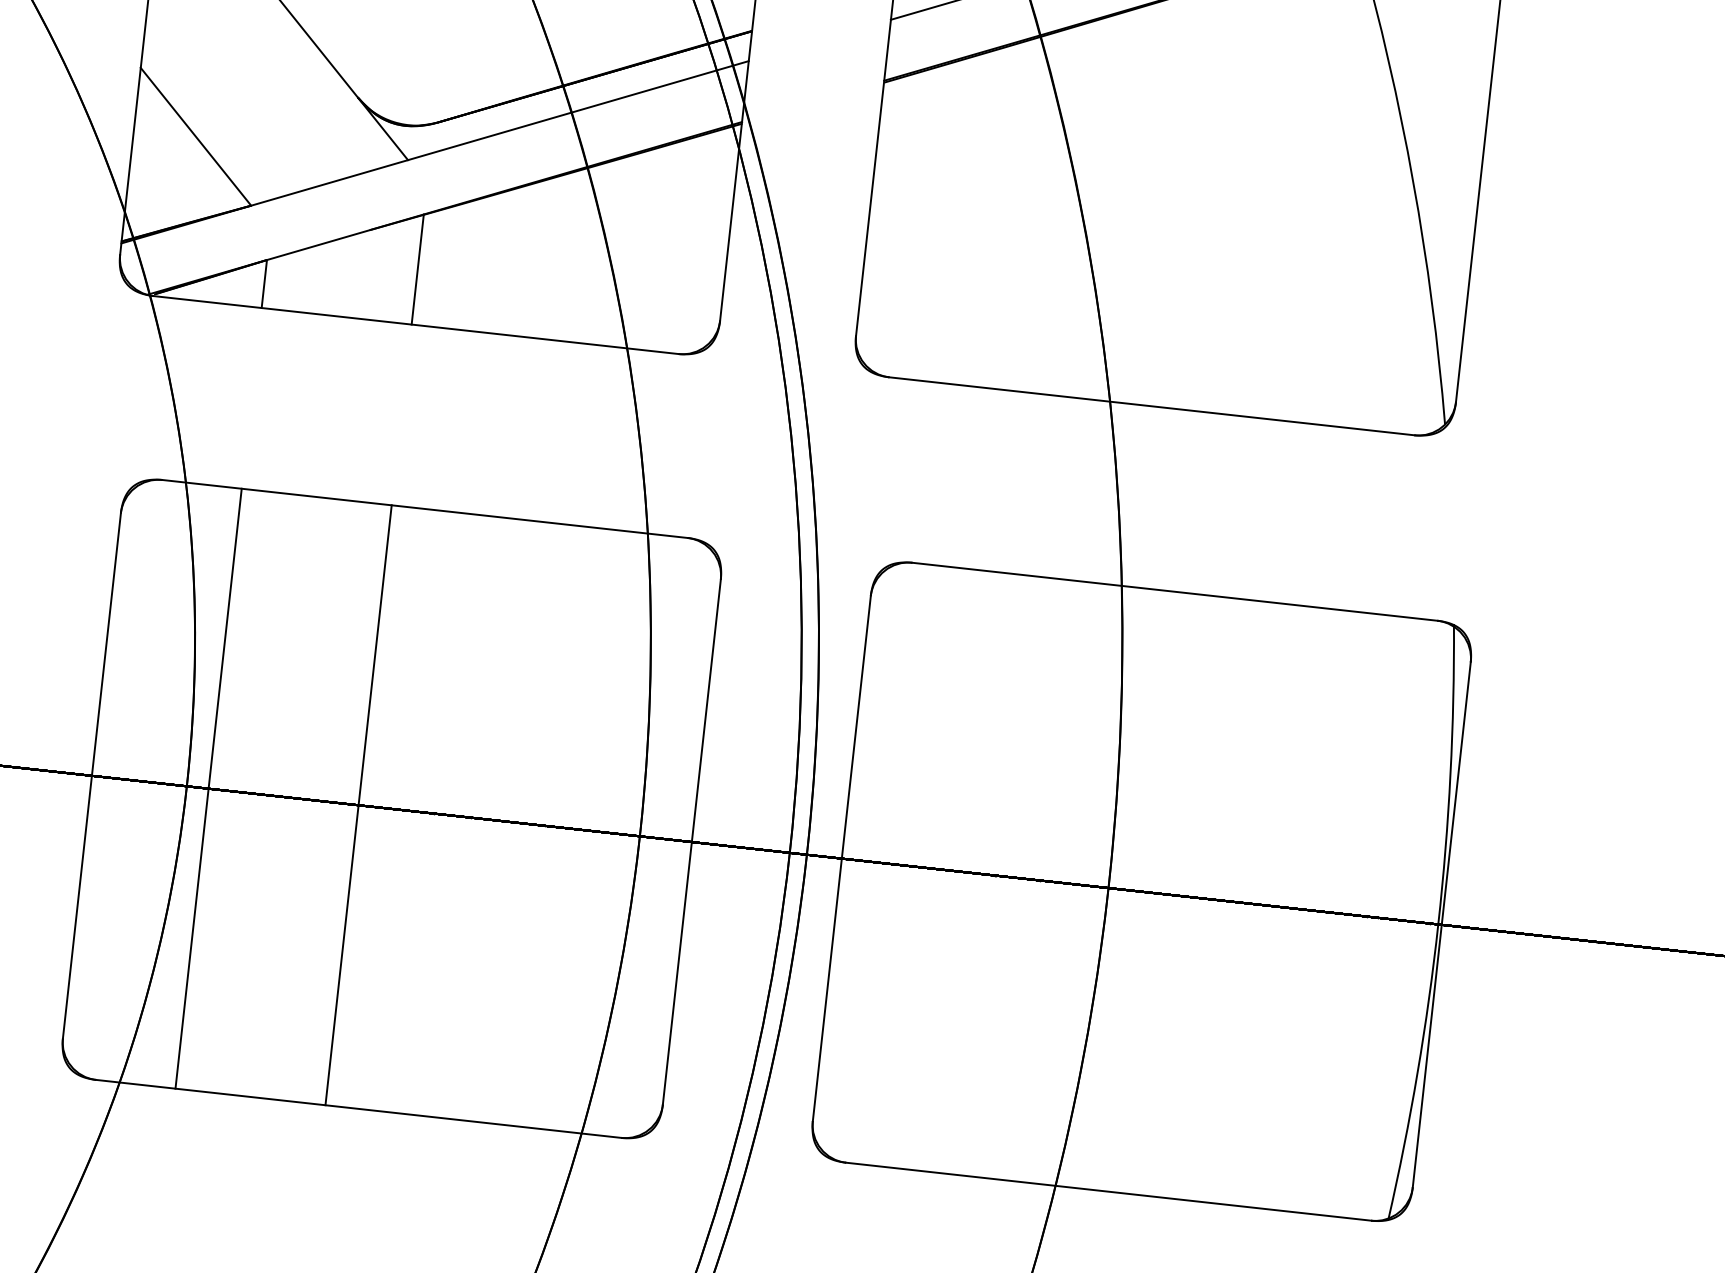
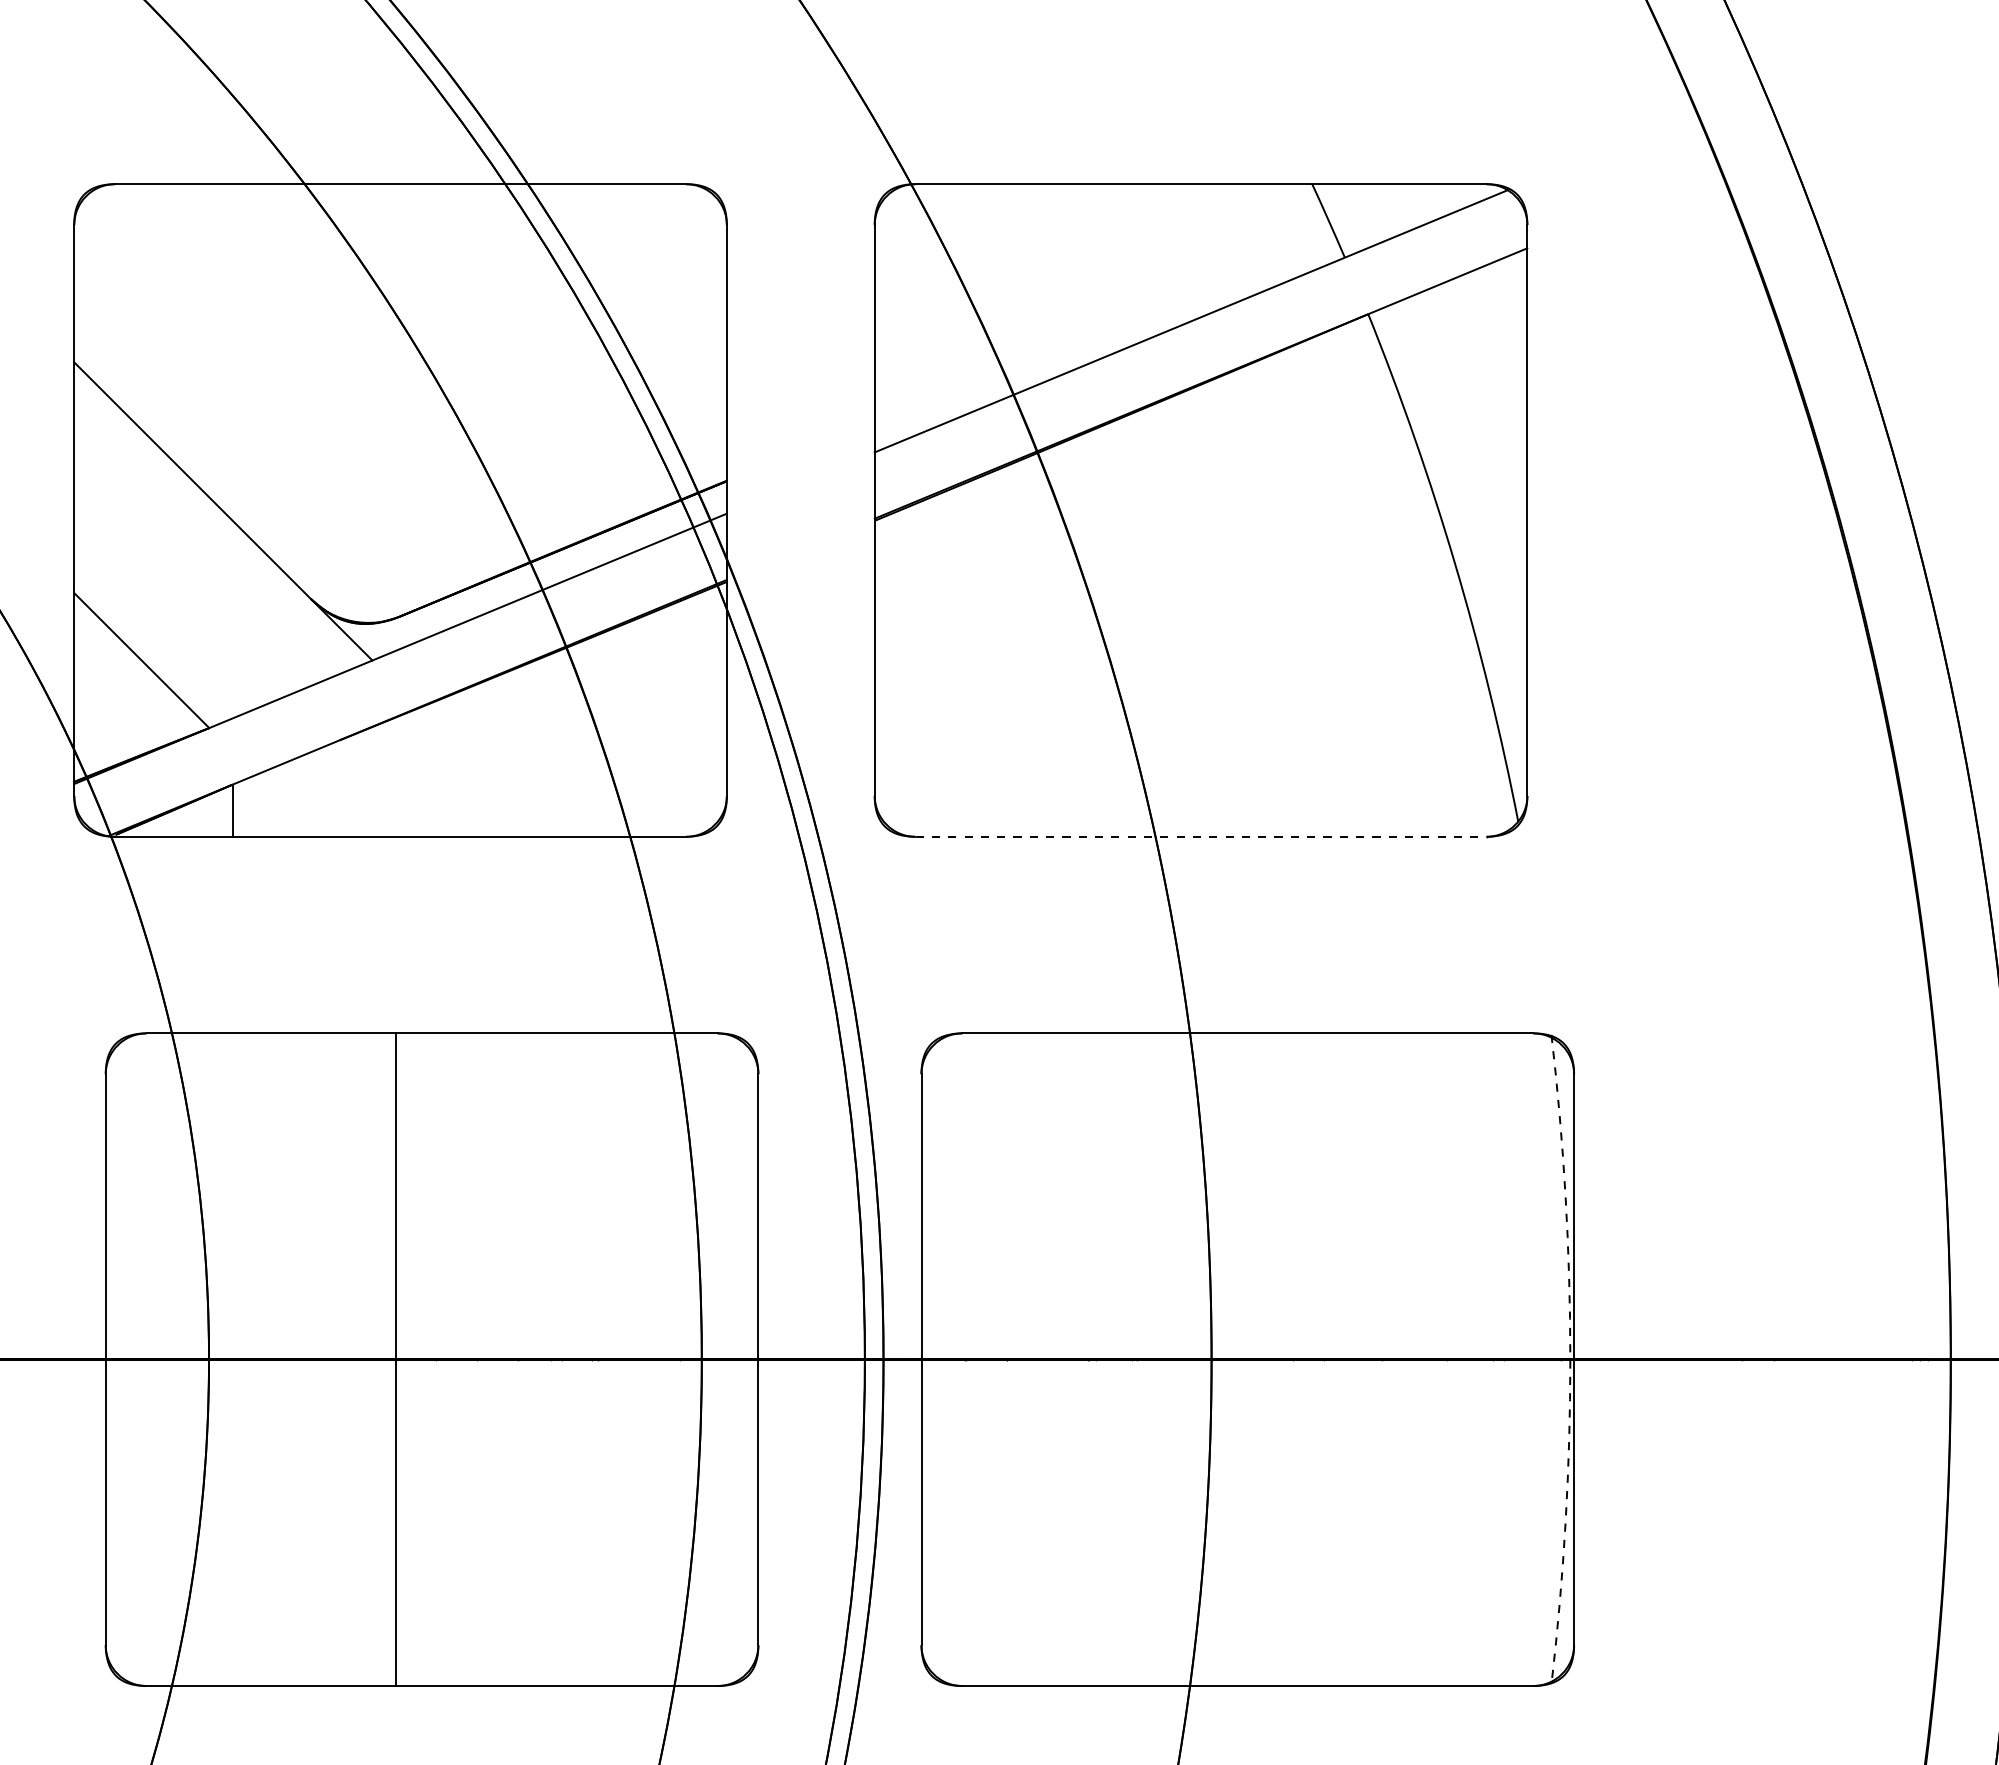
line: (417, 269) -> (395, 776), removed
line: (1152, 406) -> (1201, 836), solid -> dashed
line: (208, 788) -> (232, 1359), removed
arc: (1438, 924) -> (1570, 1359), solid -> dashed

